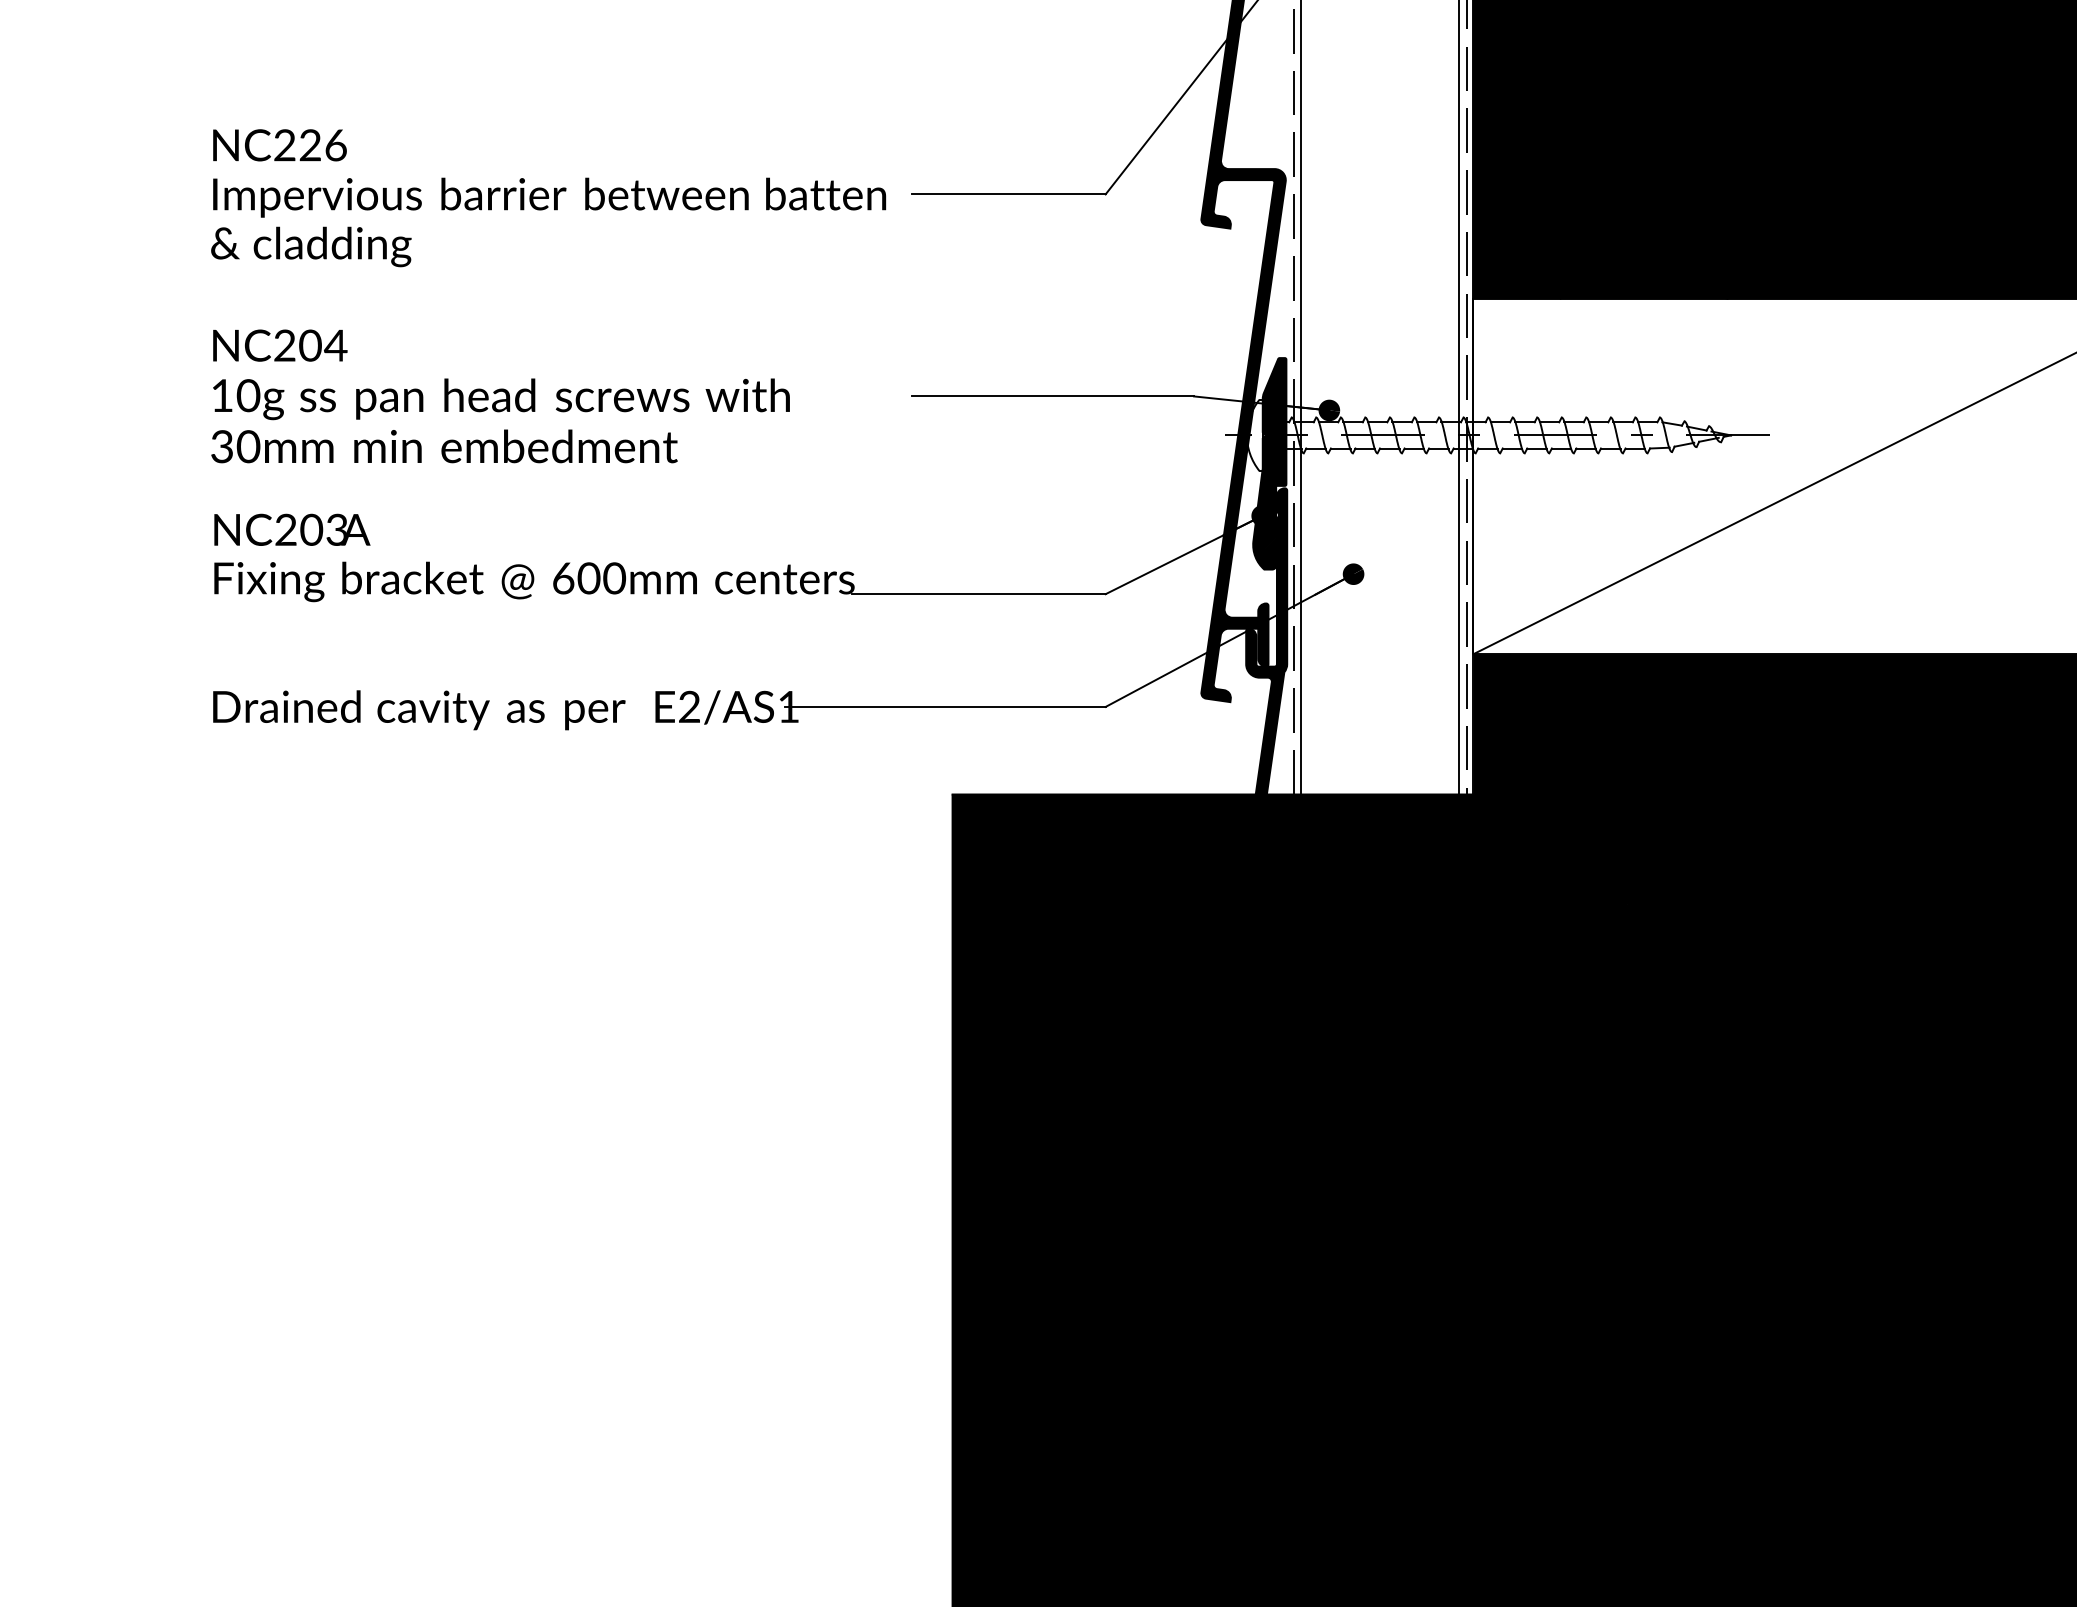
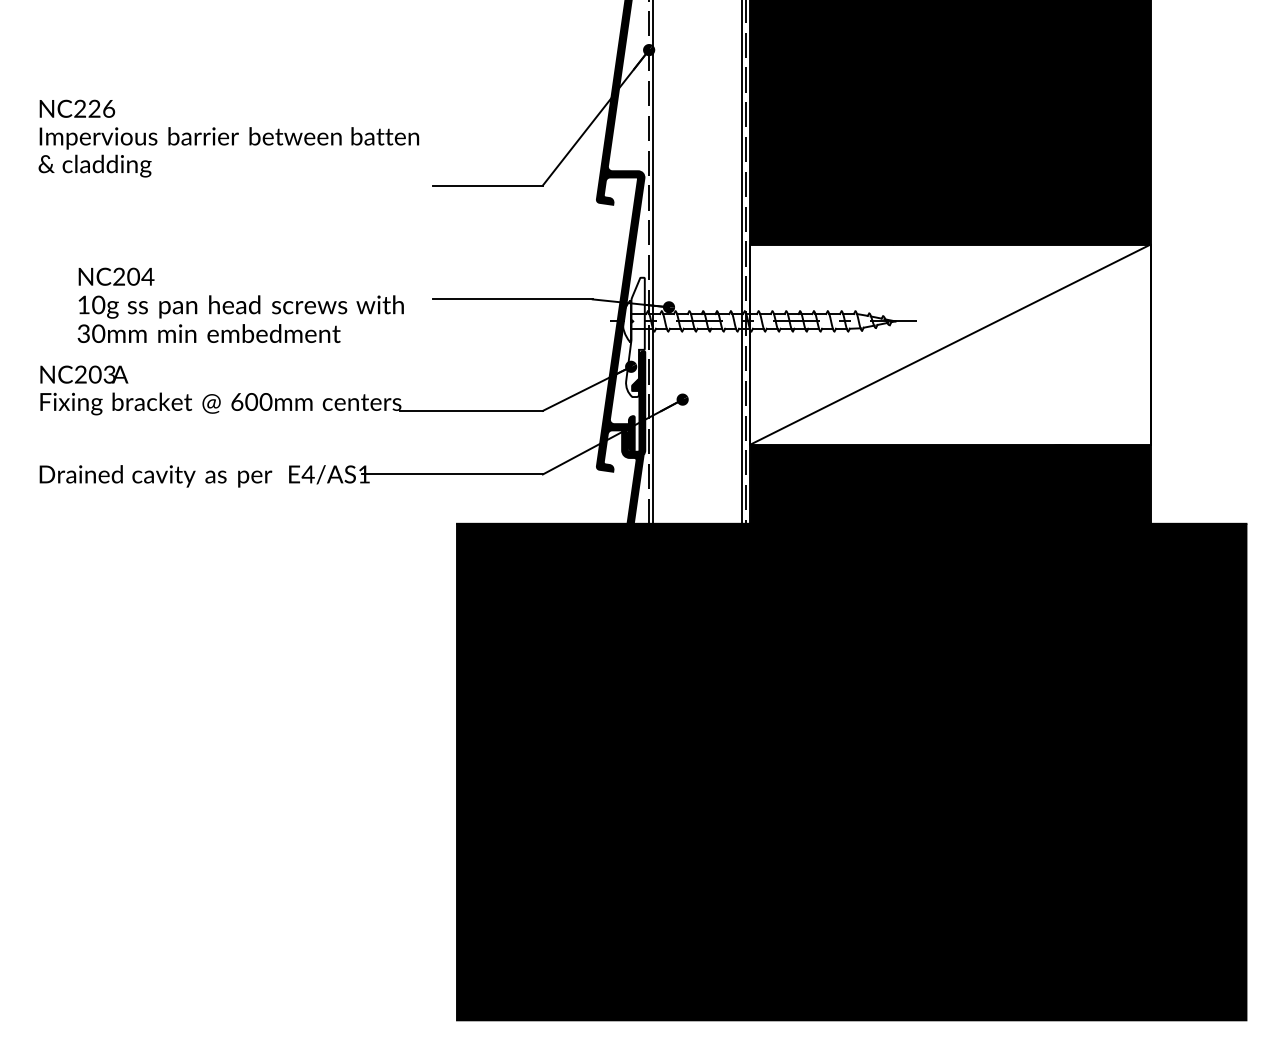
text: (547, 197) -> (228, 138), moved
text: (500, 394) -> (240, 304), moved
fill: (1269, 463) -> (635, 337), removed
text: (688, 707) -> (307, 474), E2/AS1 -> E4/AS1

